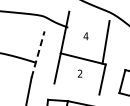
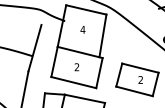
line: (89, 15) -> (86, 9), added
line: (38, 53) -> (35, 47), dashed -> solid
line: (76, 88) -> (73, 82), added

